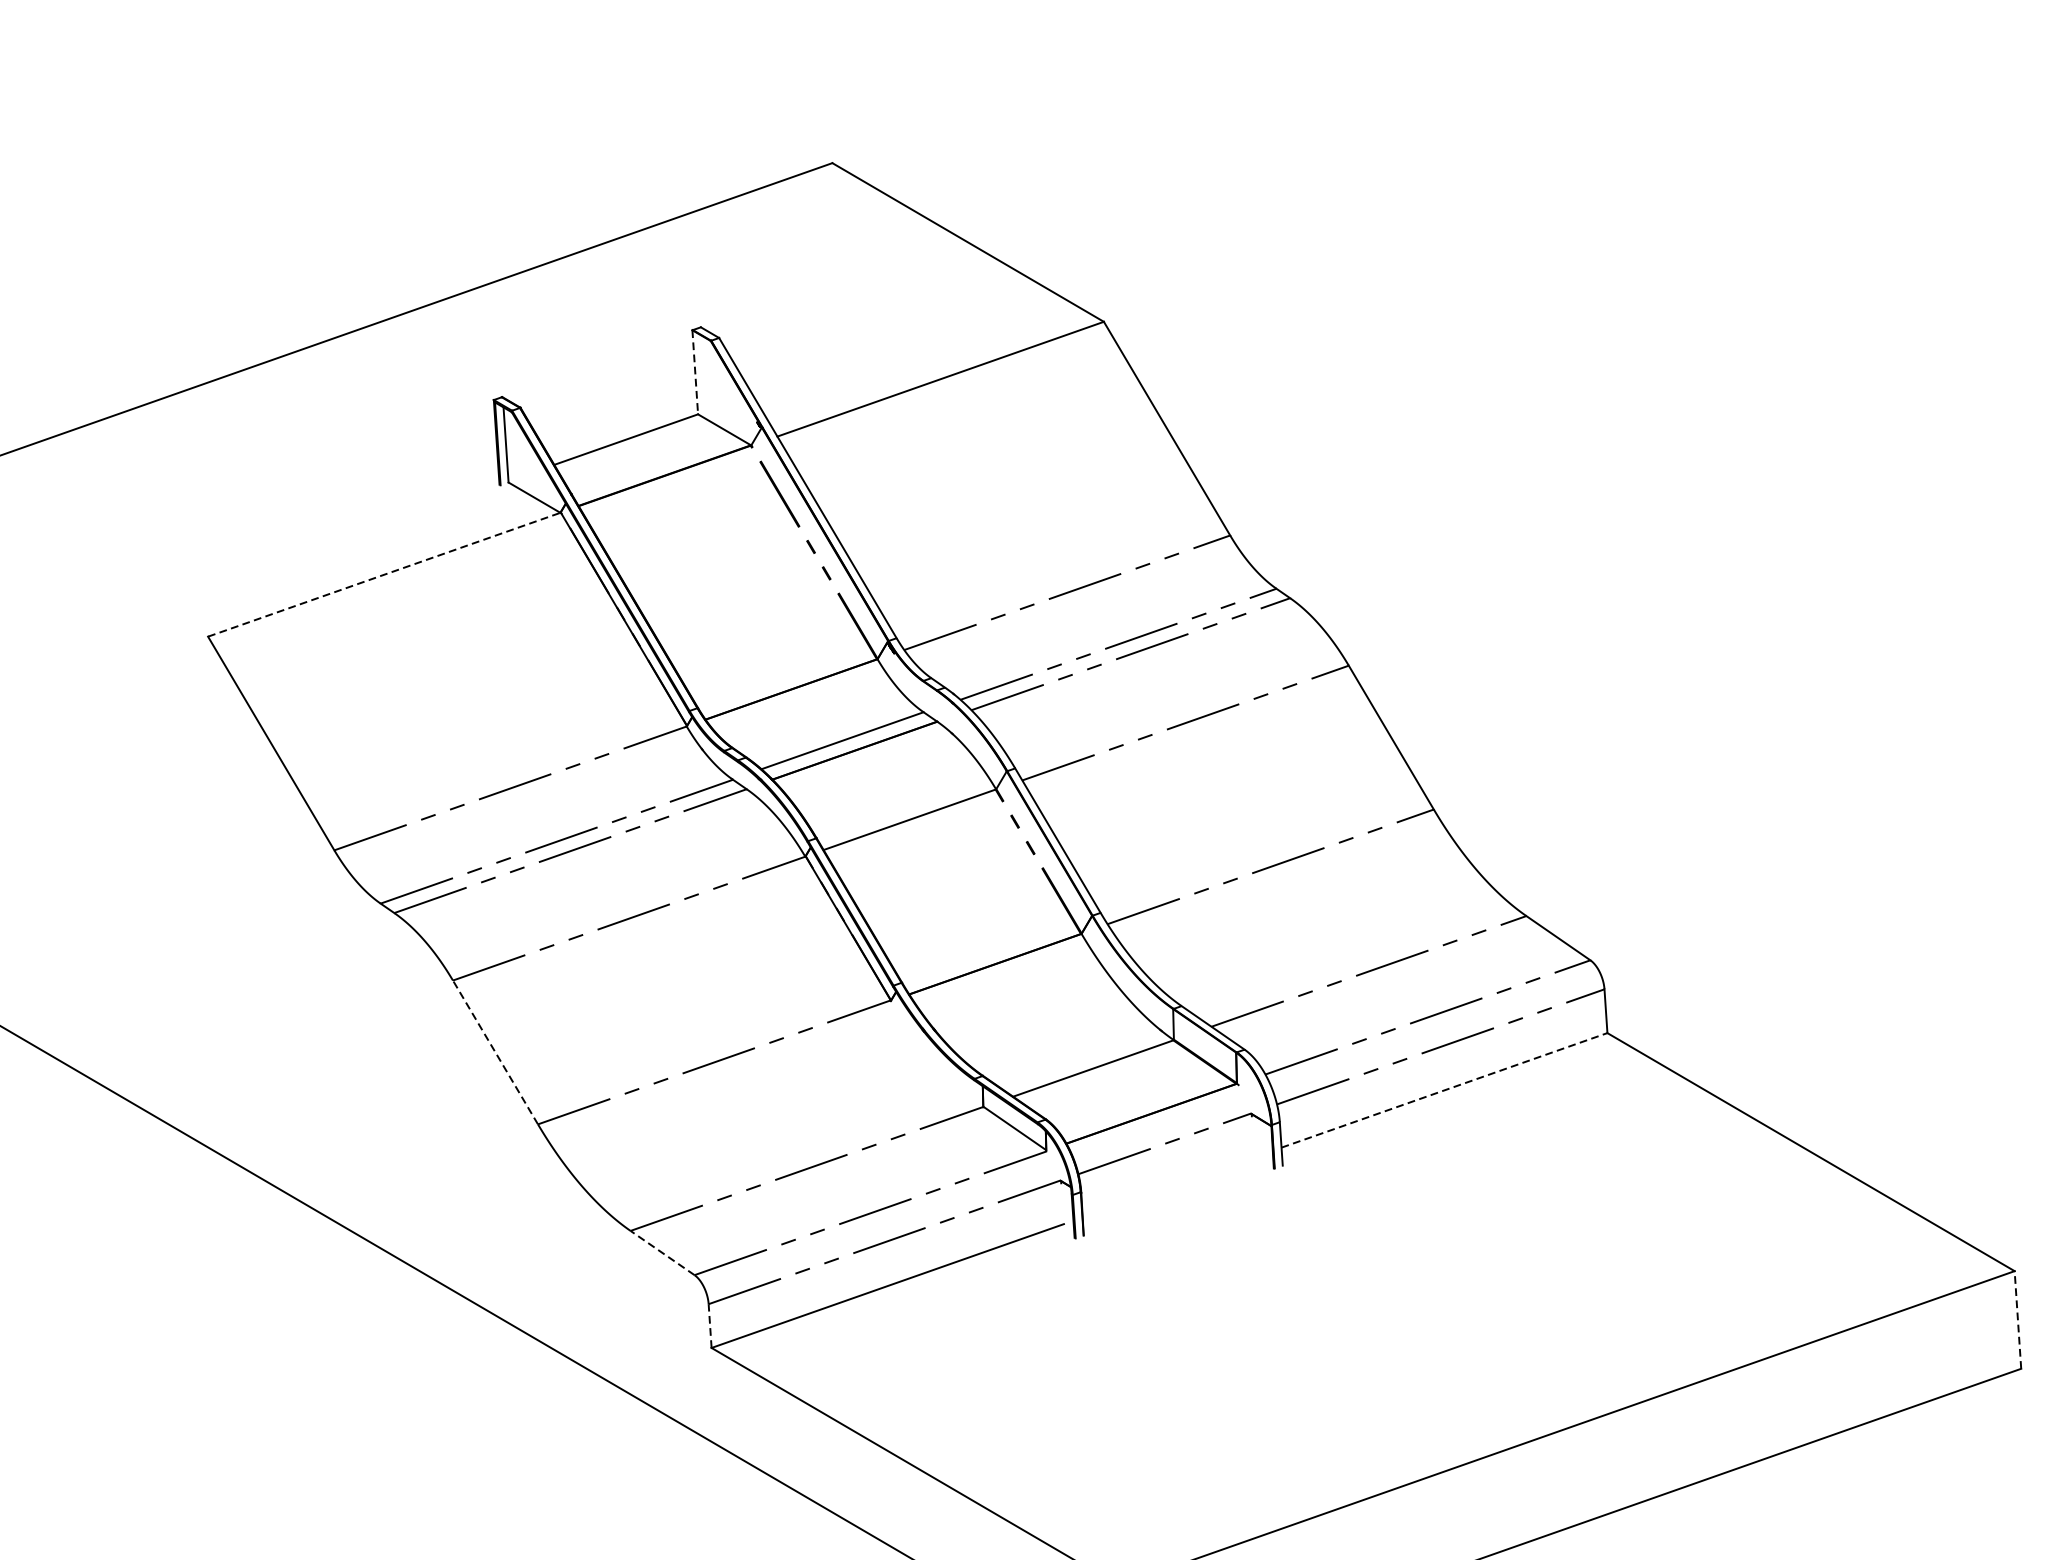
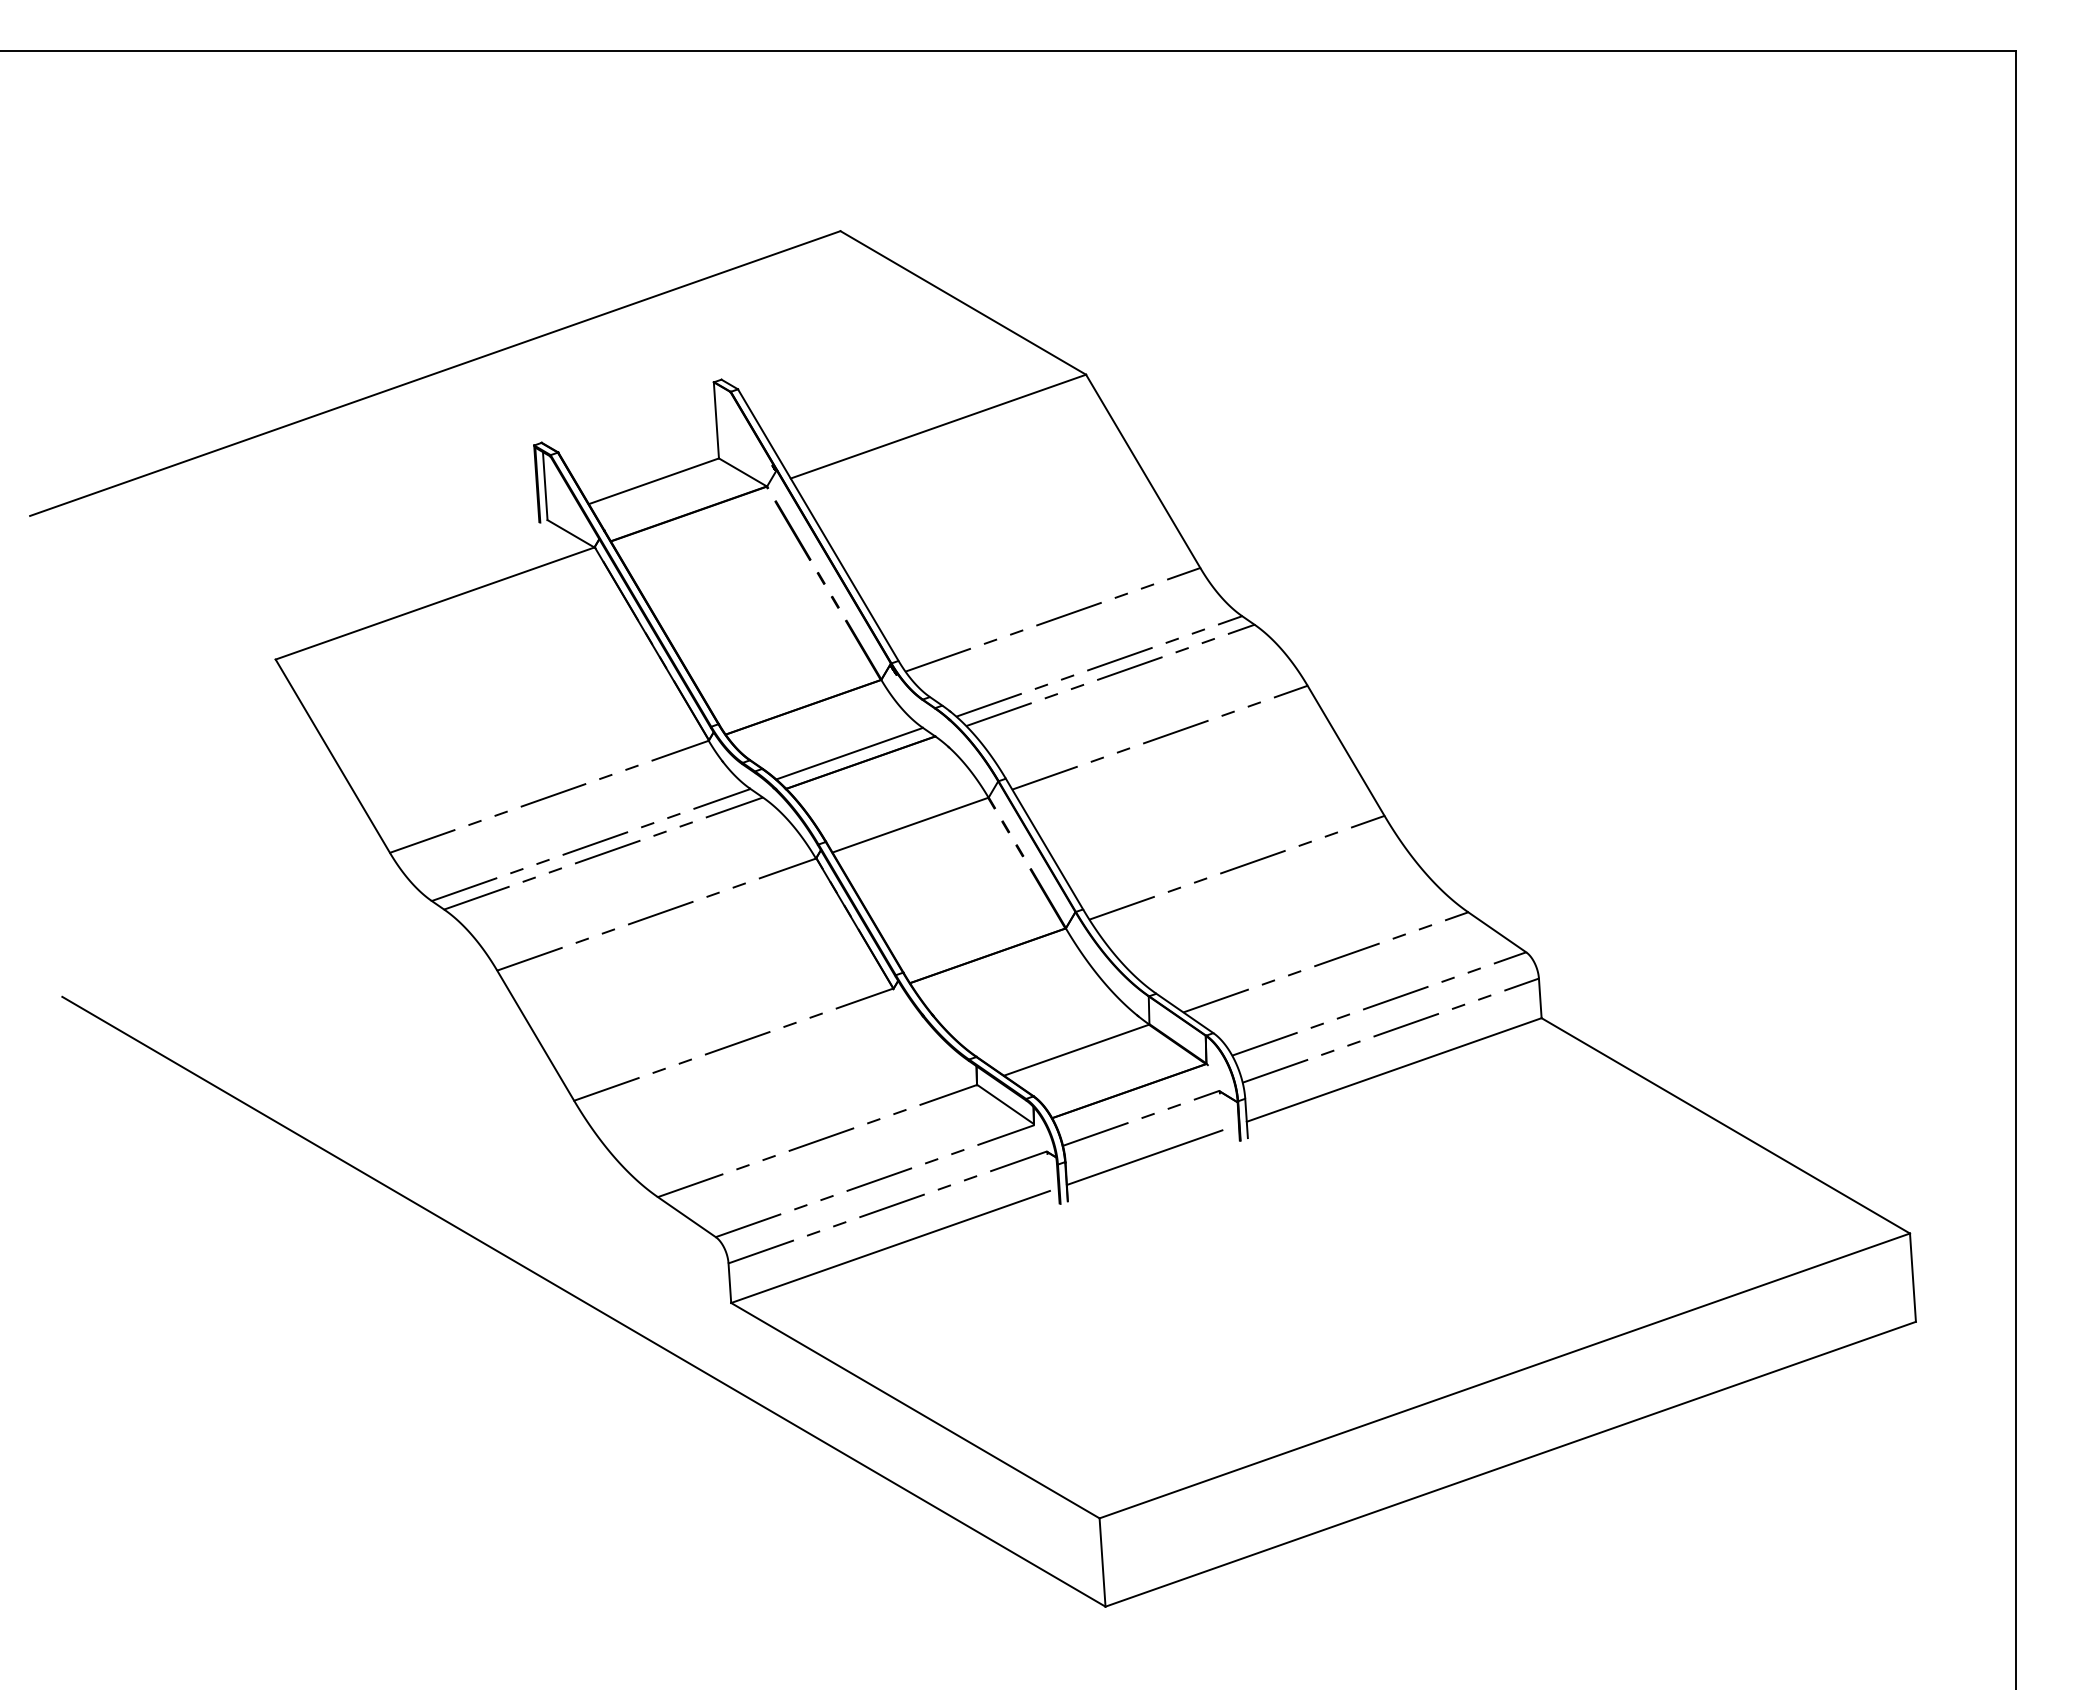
line: (695, 372) -> (716, 420), dashed -> solid
line: (384, 574) -> (435, 603), dashed -> solid
line: (495, 1052) -> (535, 1035), dashed -> solid
line: (1444, 1089) -> (1394, 1069), dashed -> solid
line: (1168, 1187) -> (1144, 1157), added
line: (662, 1252) -> (686, 1216), dashed -> solid
line: (2017, 1319) -> (1912, 1277), dashed -> solid
line: (709, 1326) -> (729, 1283), dashed -> solid

